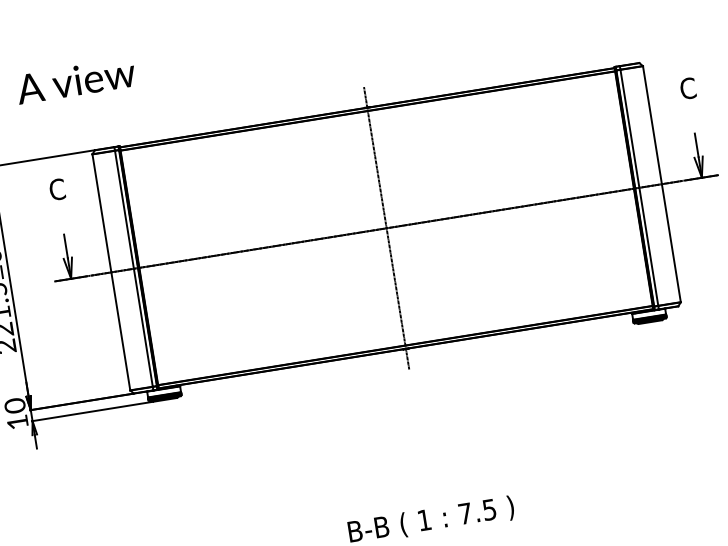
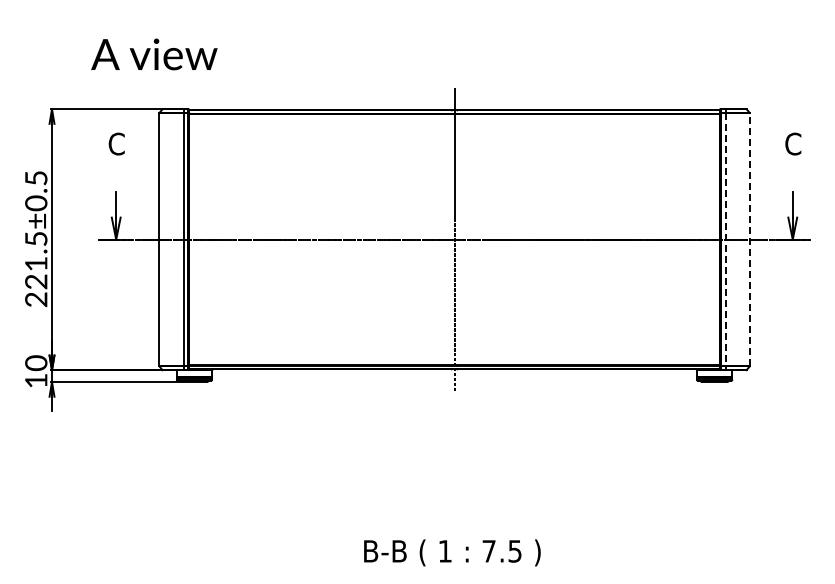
text: (76, 80) -> (154, 54), moved
line: (661, 184) -> (749, 239), solid -> dashed
line: (639, 187) -> (725, 239), solid -> dashed

